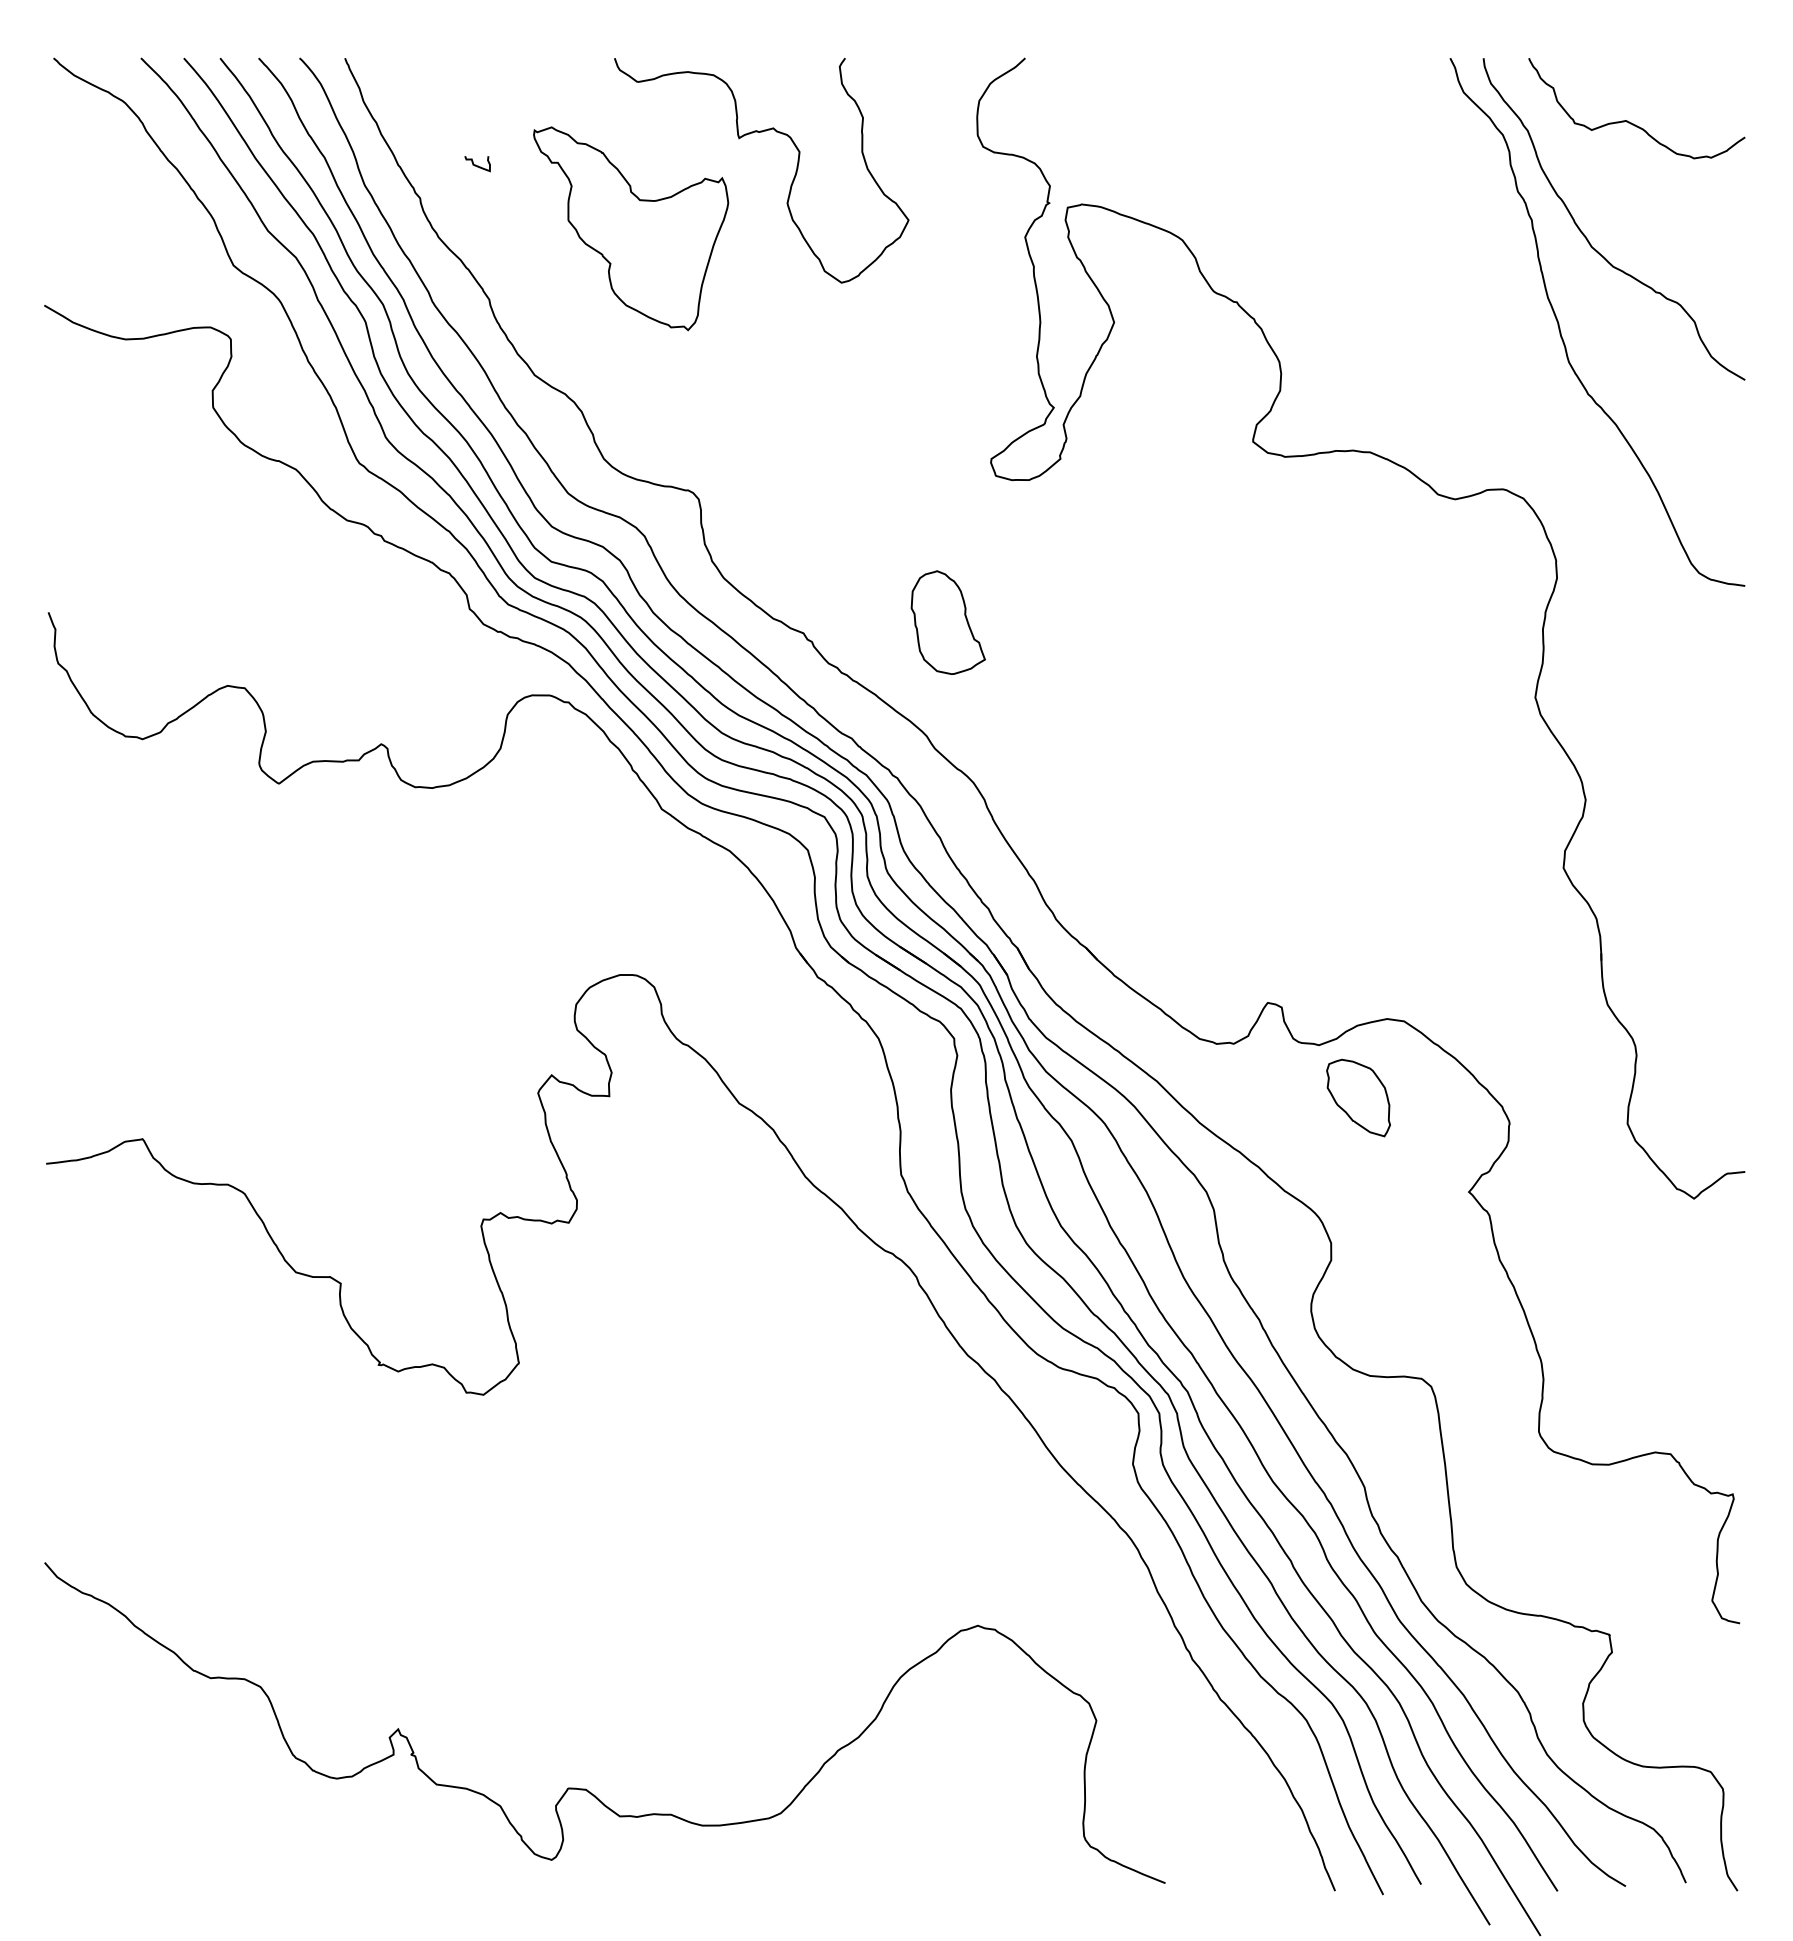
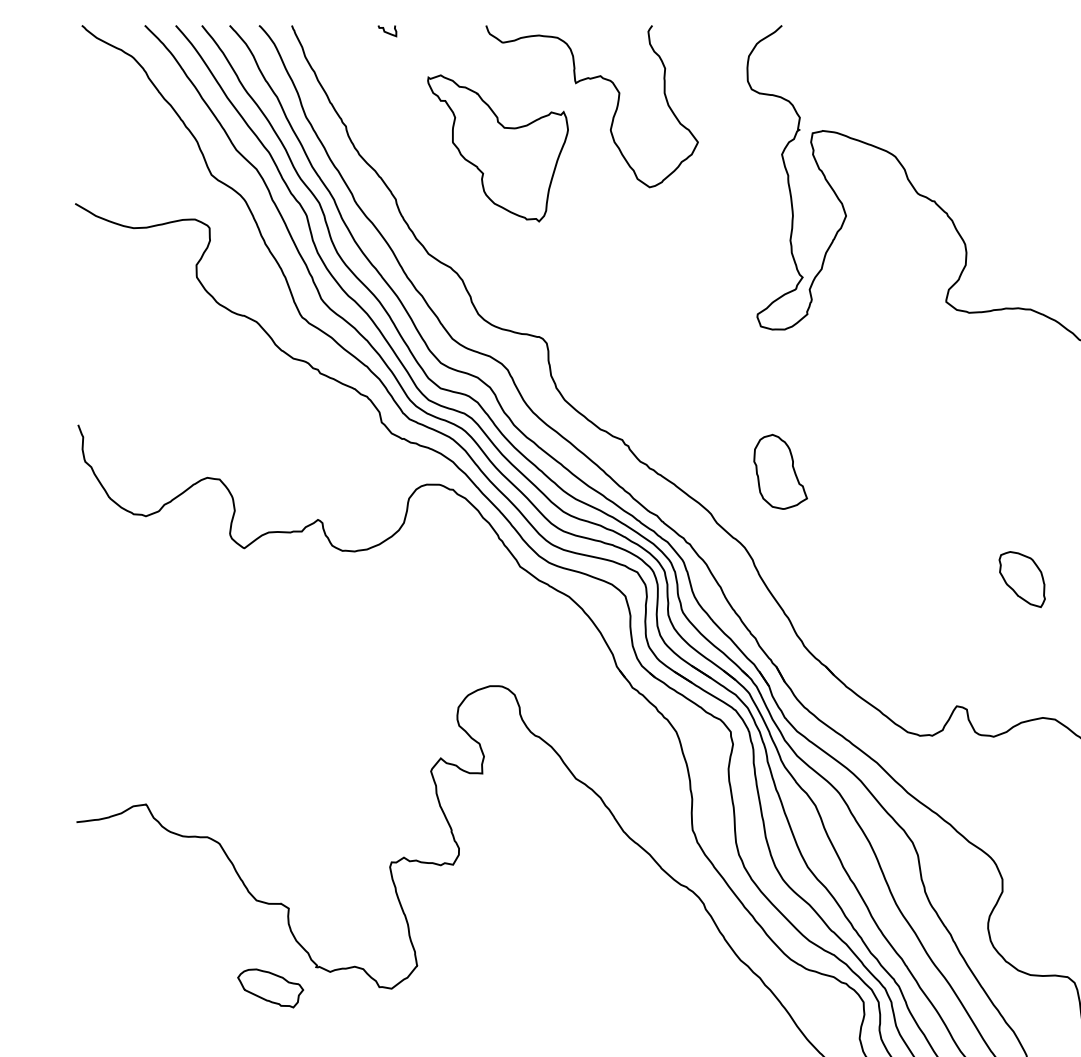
curve: (477, 165) -> (387, 32), moved
part: (947, 622) -> (780, 471), moved
part: (1358, 1097) -> (1022, 579), moved
part: (315, 1394) -> (270, 988), added

